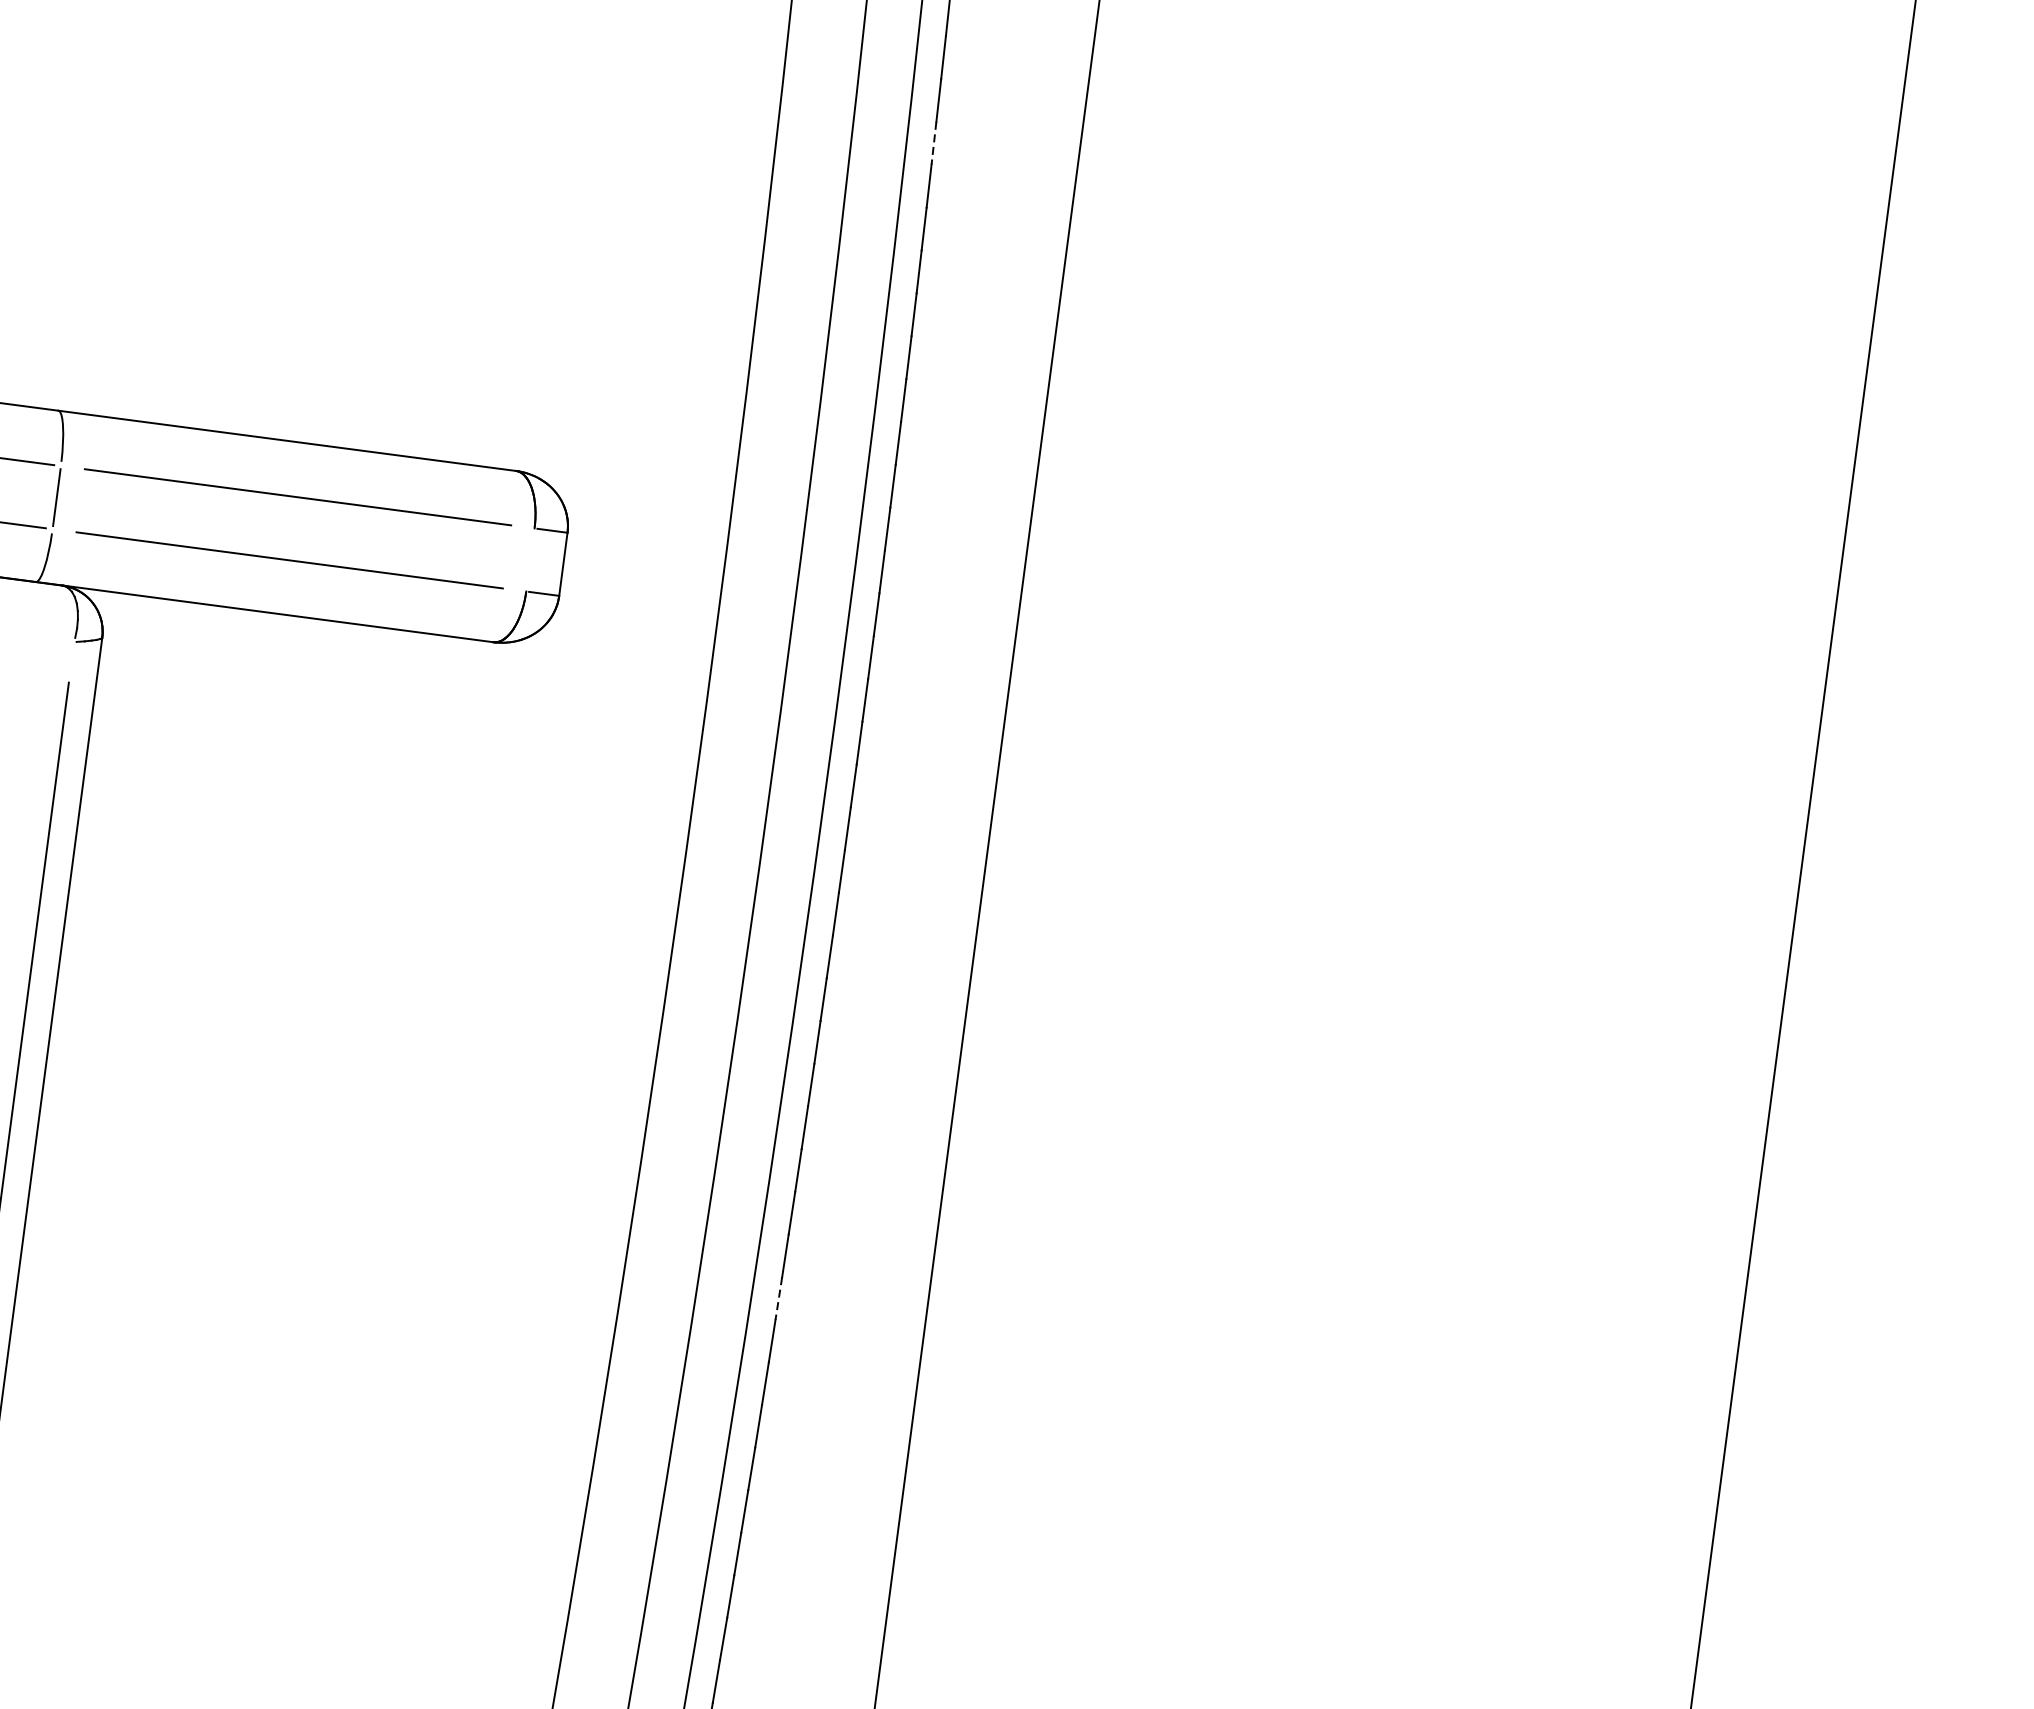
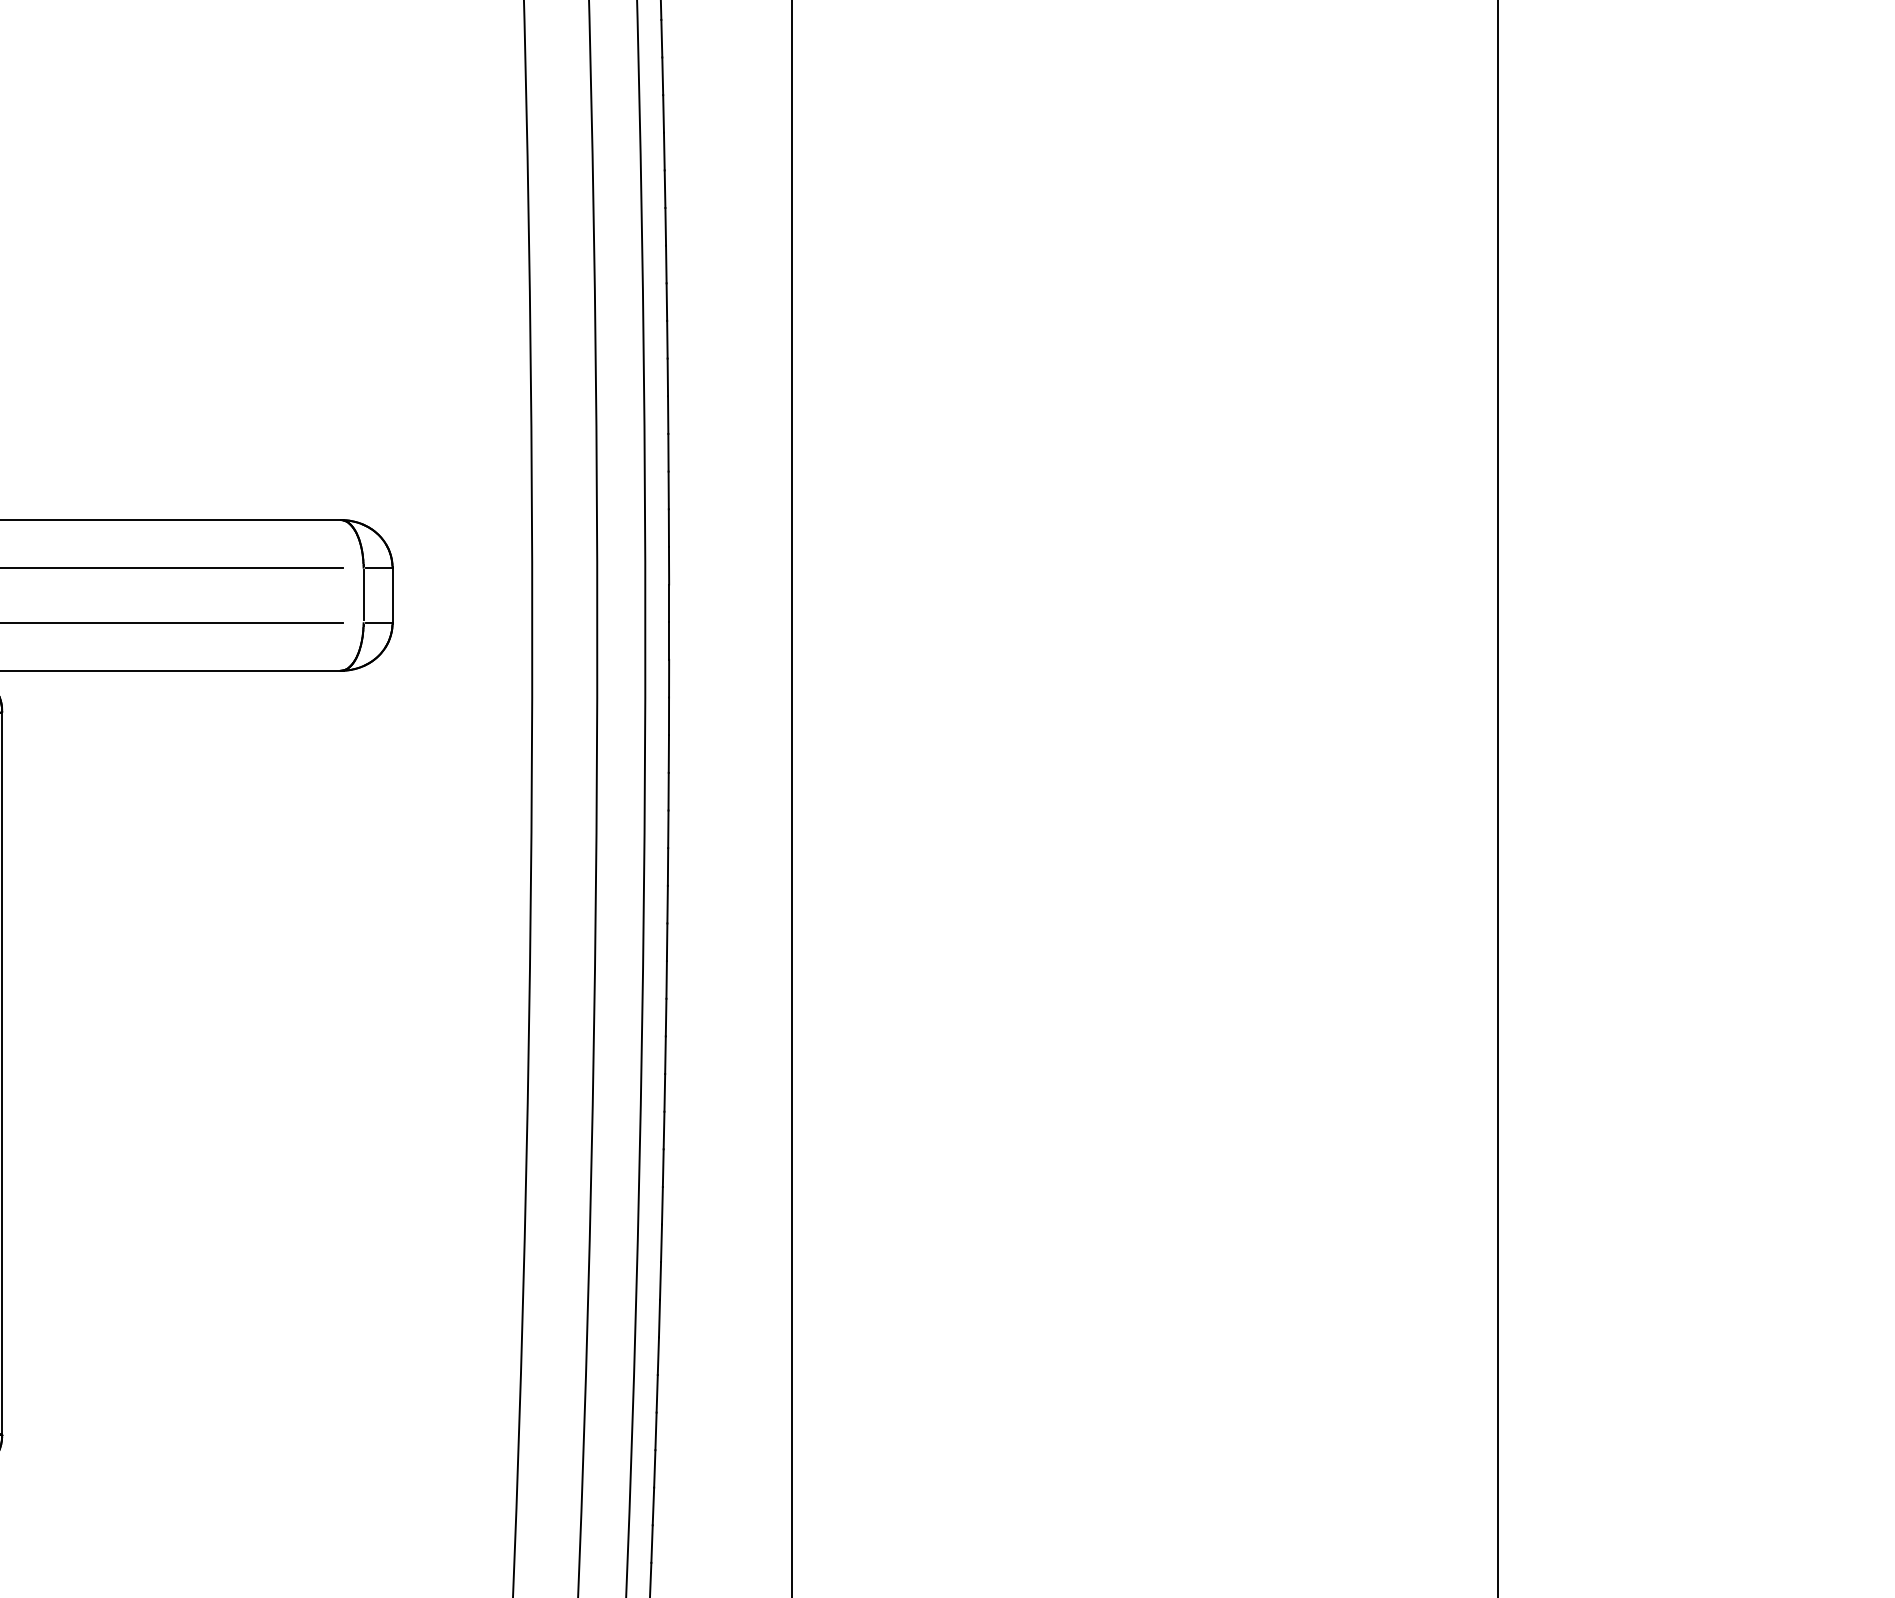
line: (934, 143) -> (665, 189), dashed -> solid
line: (530, 560) -> (363, 595), added
line: (778, 1298) -> (662, 1205), dashed -> solid

